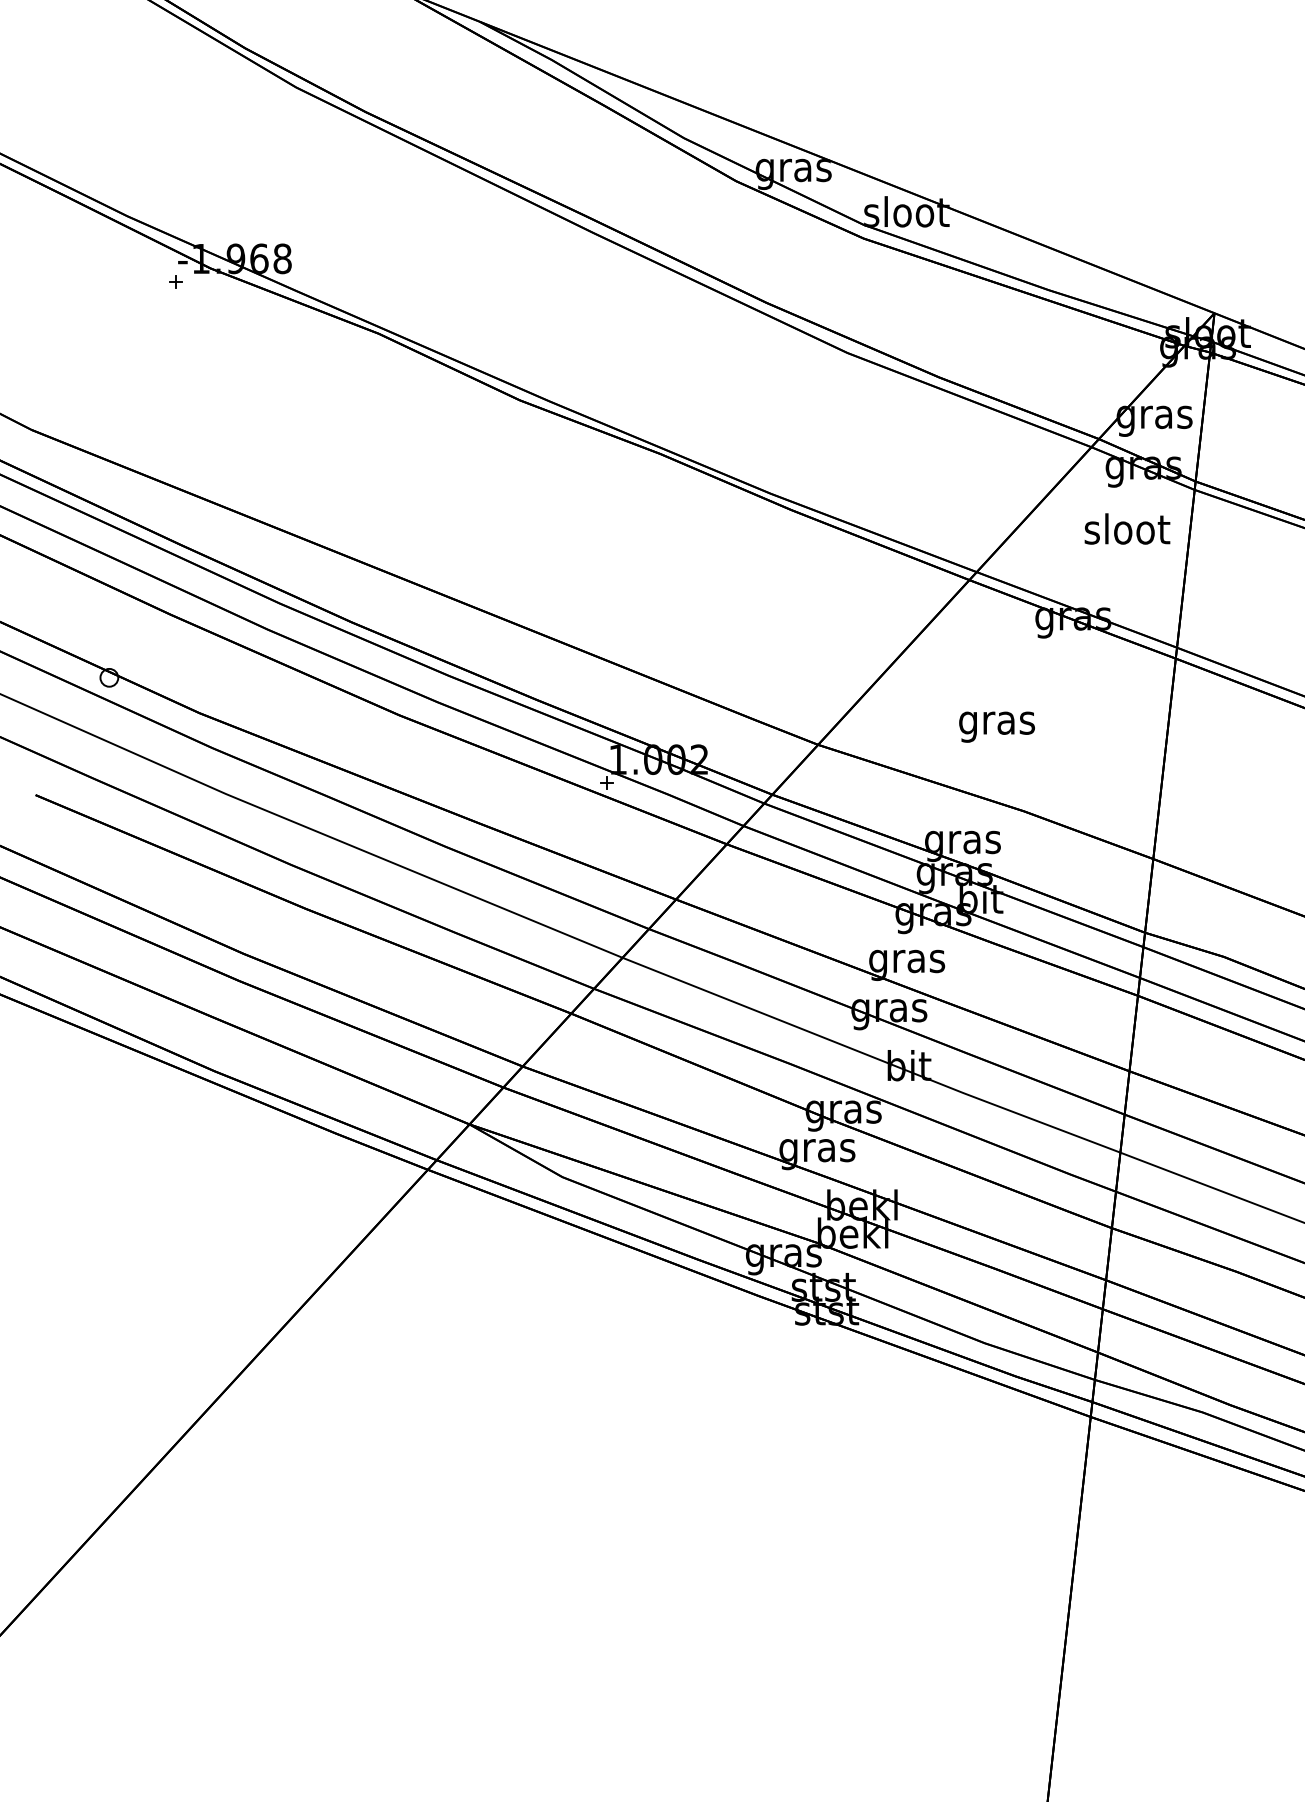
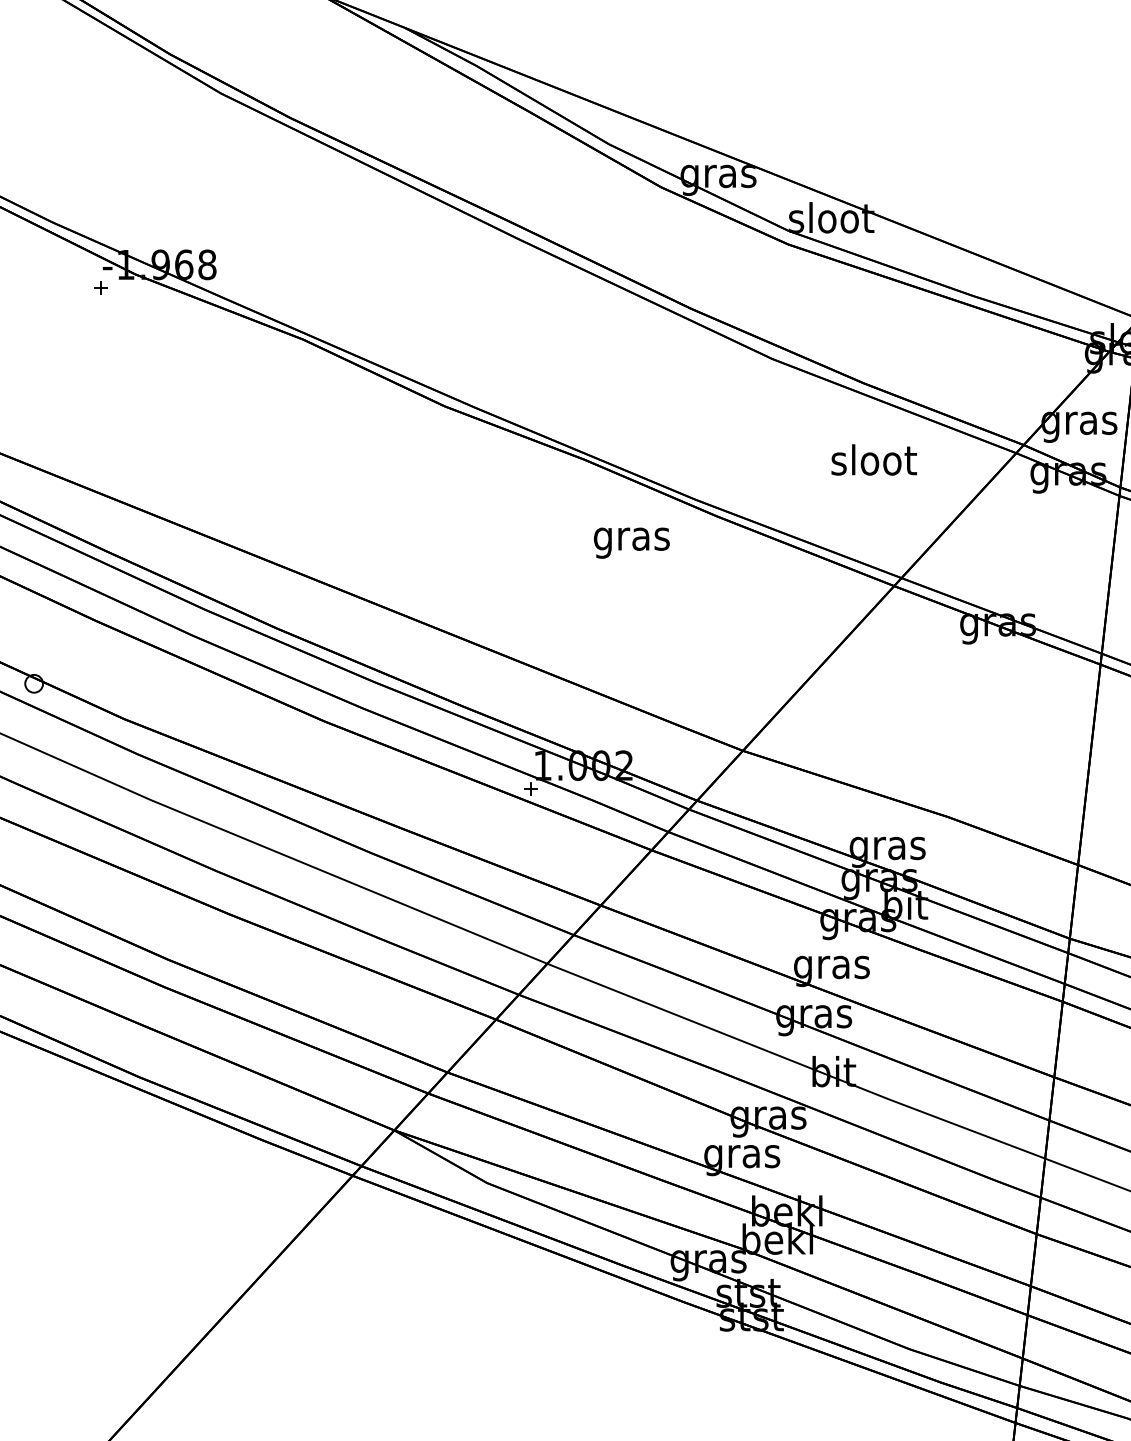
text: (1127, 528) -> (874, 459), moved
text: (996, 726) -> (631, 542), moved

